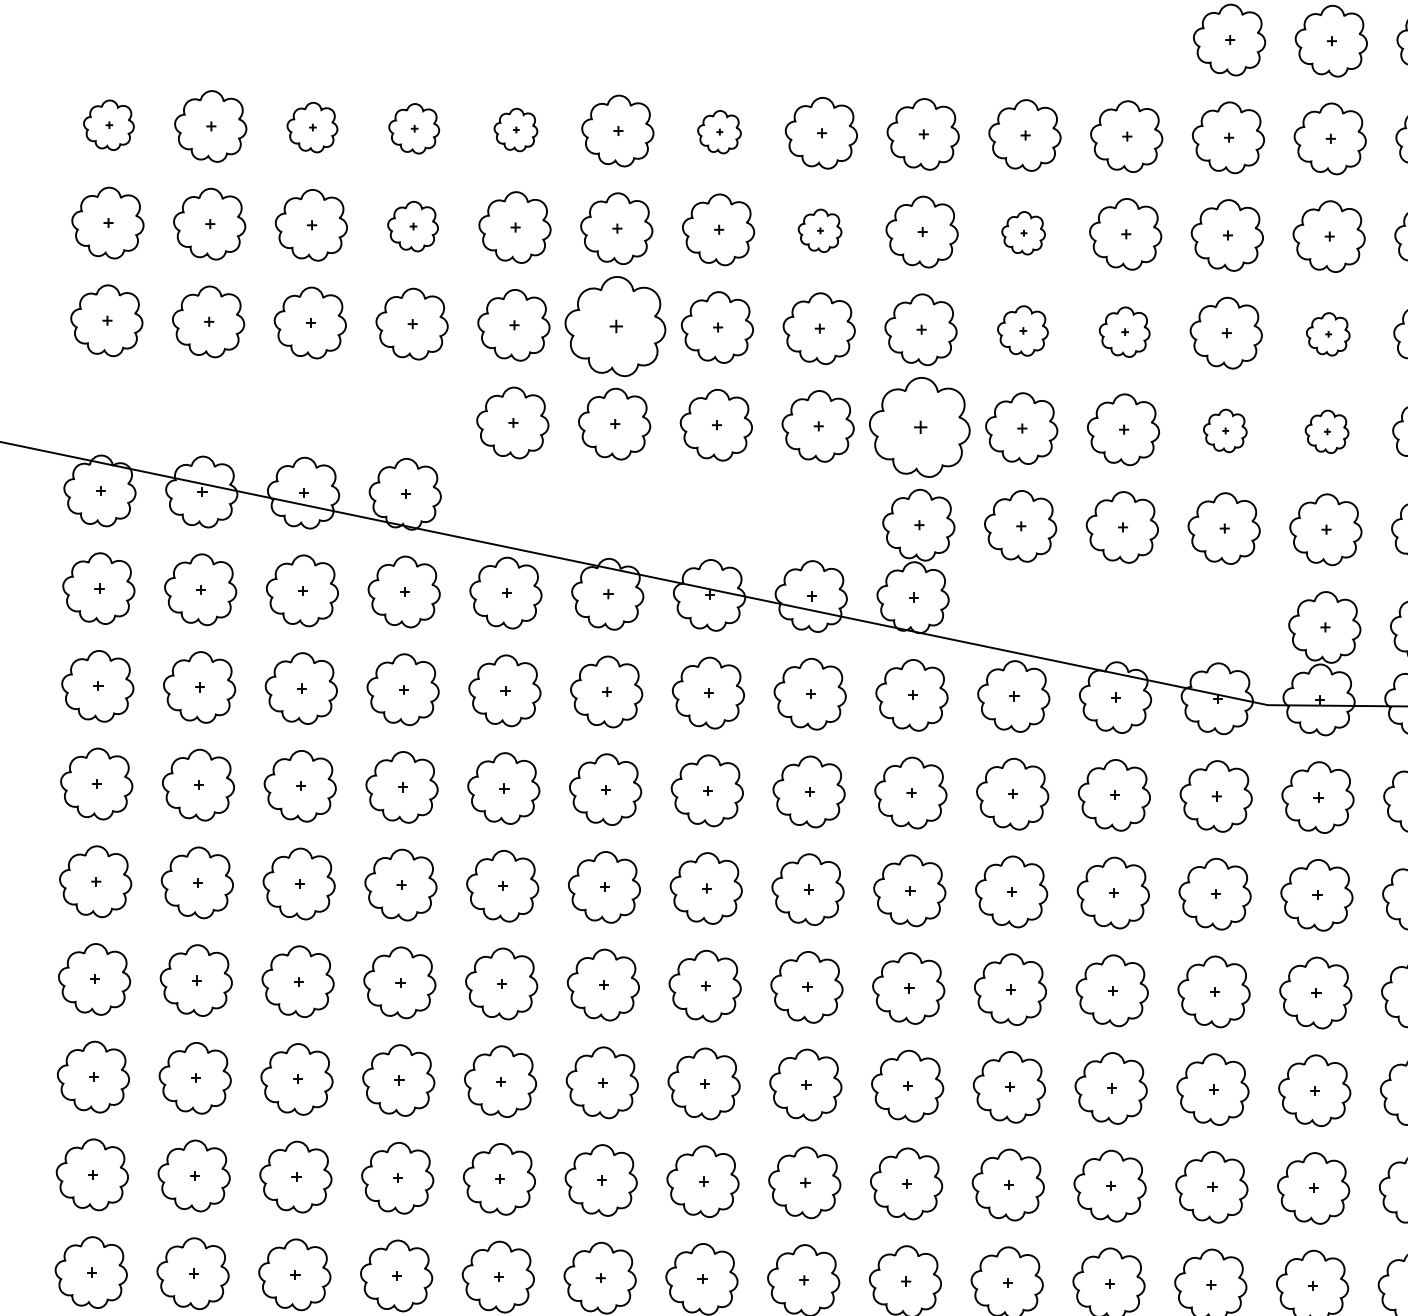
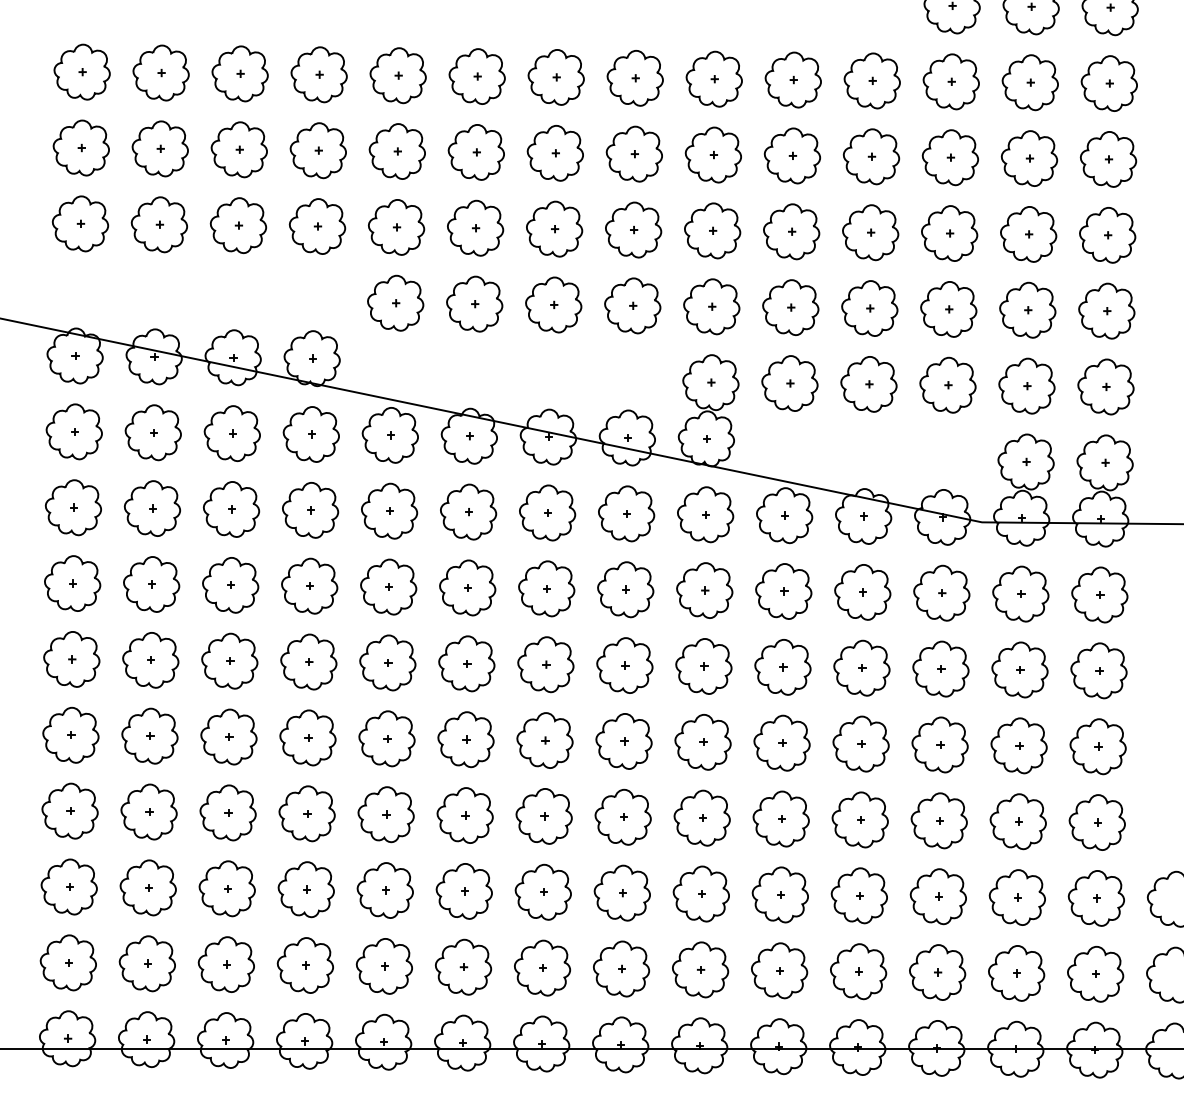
part: (108, 124) -> (81, 71), size x1.43
part: (311, 127) -> (239, 73), size x1.43
part: (413, 128) -> (318, 74), size x1.43
part: (515, 129) -> (397, 75), size x1.67
part: (718, 132) -> (555, 77), size x1.67
part: (412, 226) -> (317, 150), size x1.43
part: (819, 230) -> (633, 153), size x1.67
part: (1022, 232) -> (791, 155), size x1.67
part: (615, 325) -> (475, 227), size x0.71
part: (1022, 330) -> (791, 231), size x1.43
part: (1124, 331) -> (870, 232), size x1.43
part: (1327, 334) -> (1028, 234), size x1.67
part: (919, 427) -> (711, 306), size x0.71
part: (1224, 431) -> (948, 309), size x1.67
part: (1326, 431) -> (1027, 309), size x1.67

